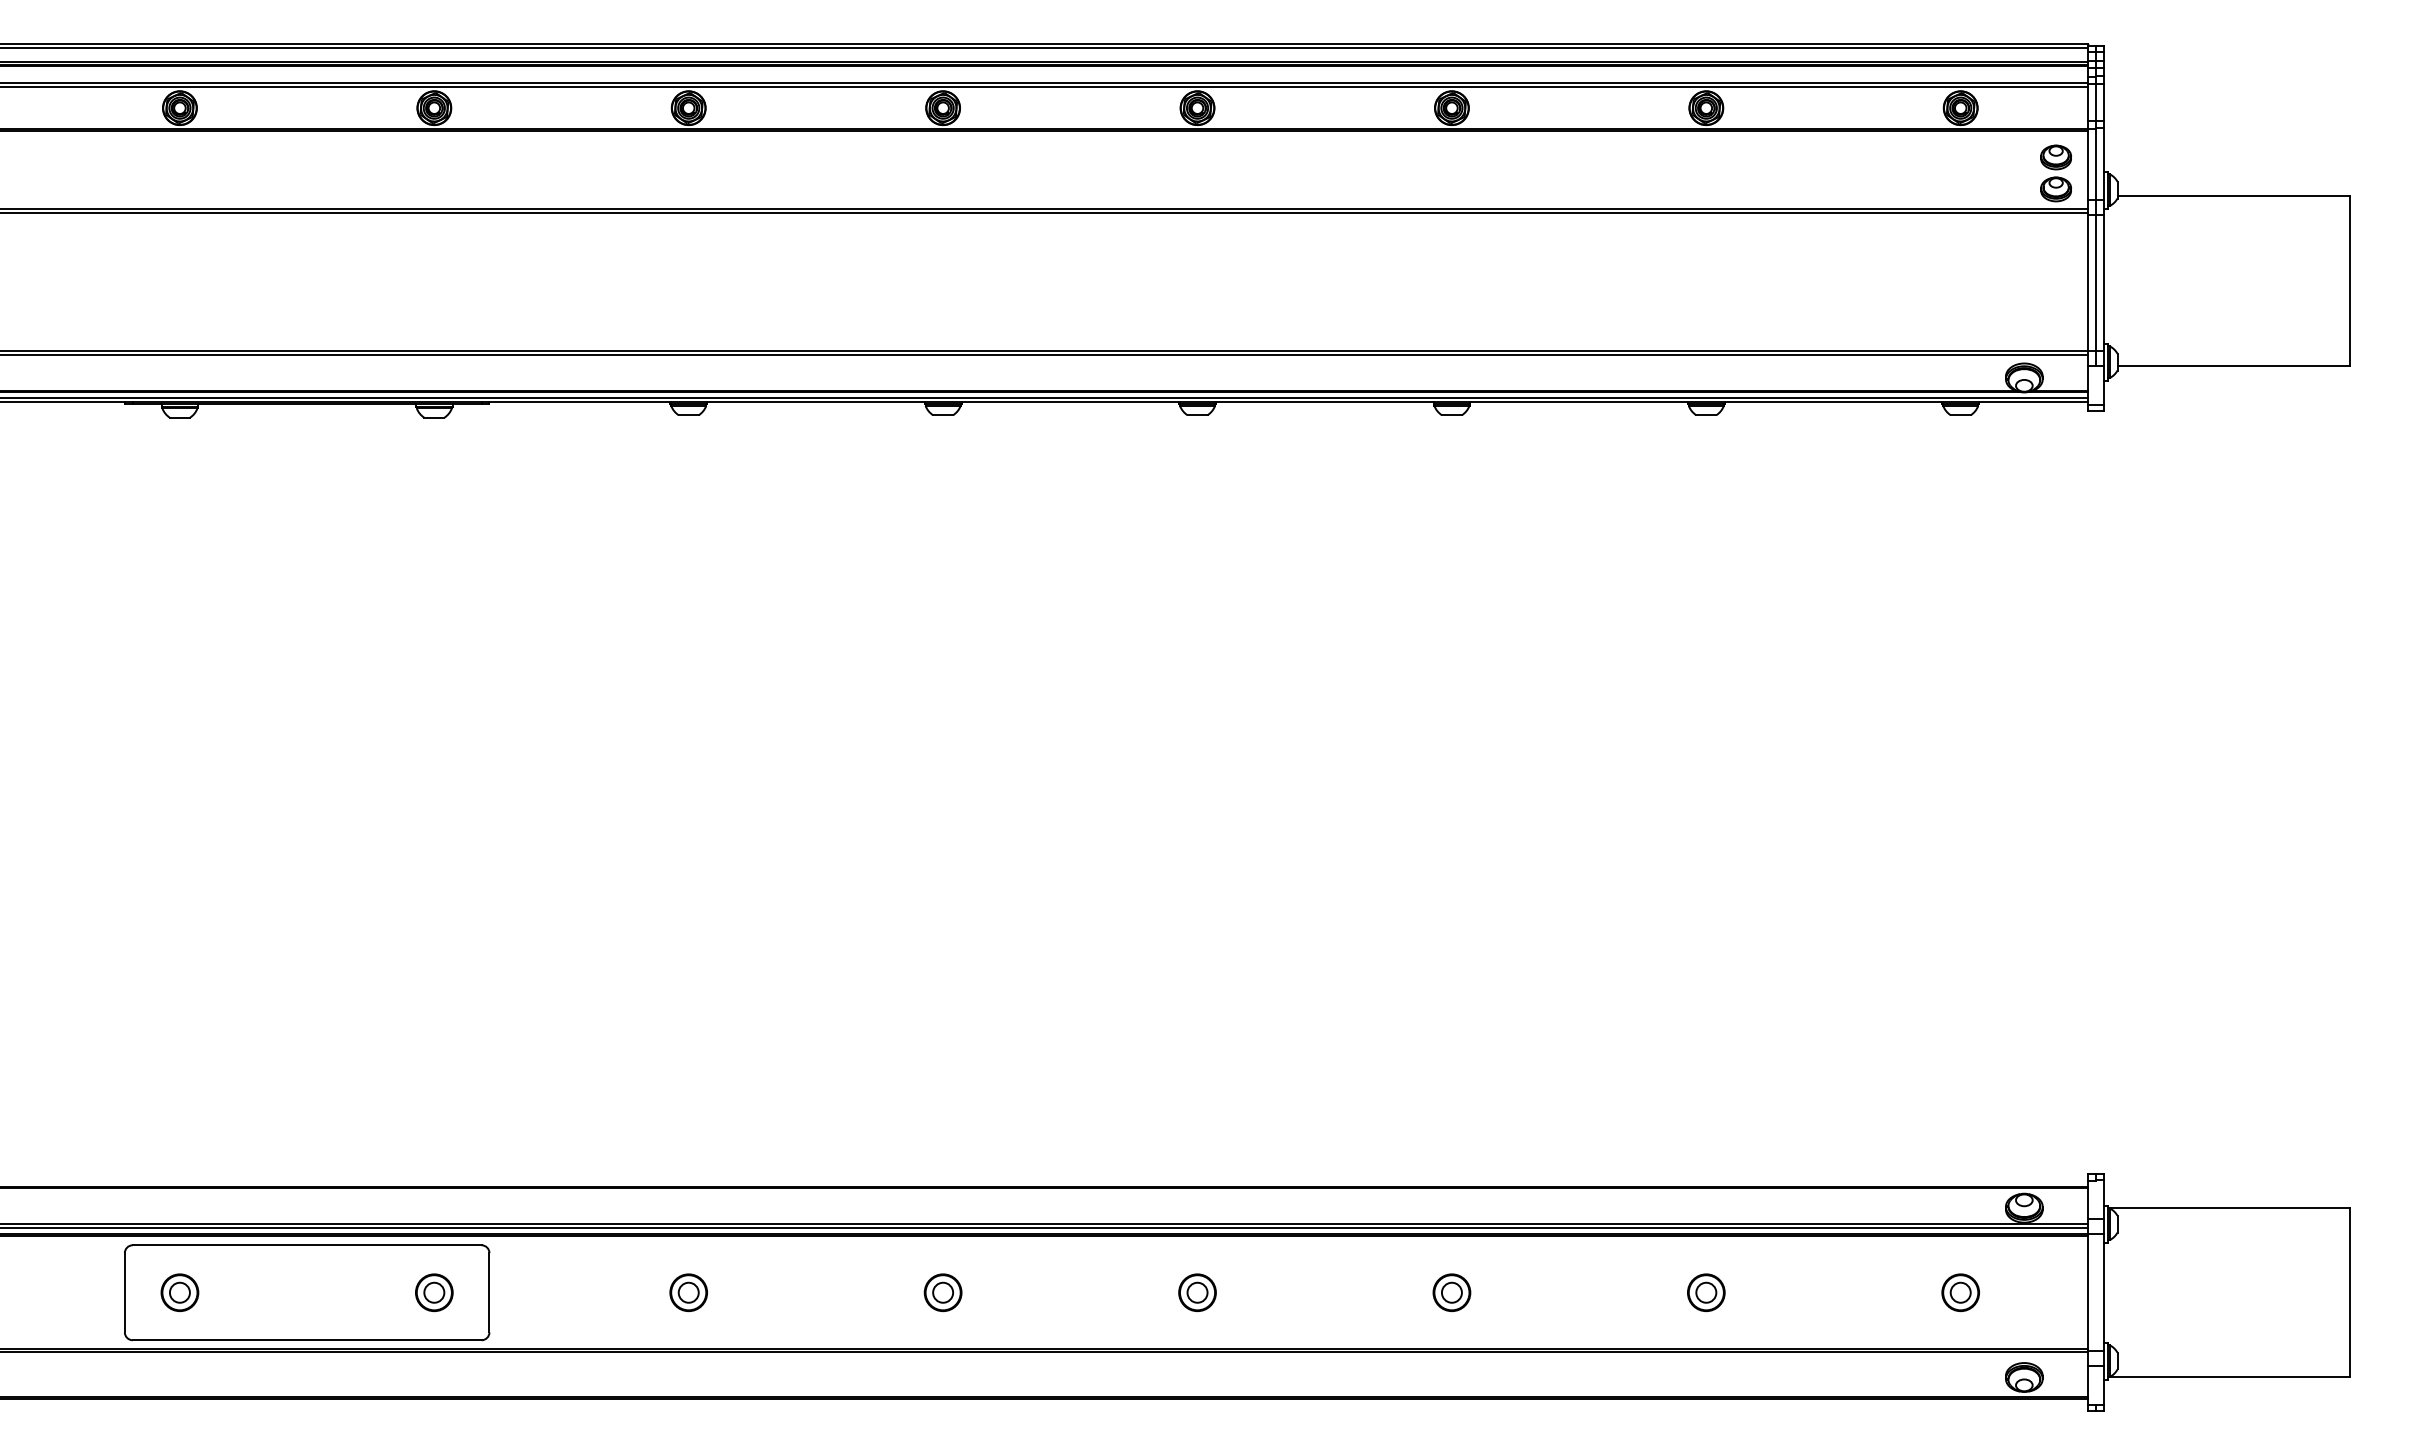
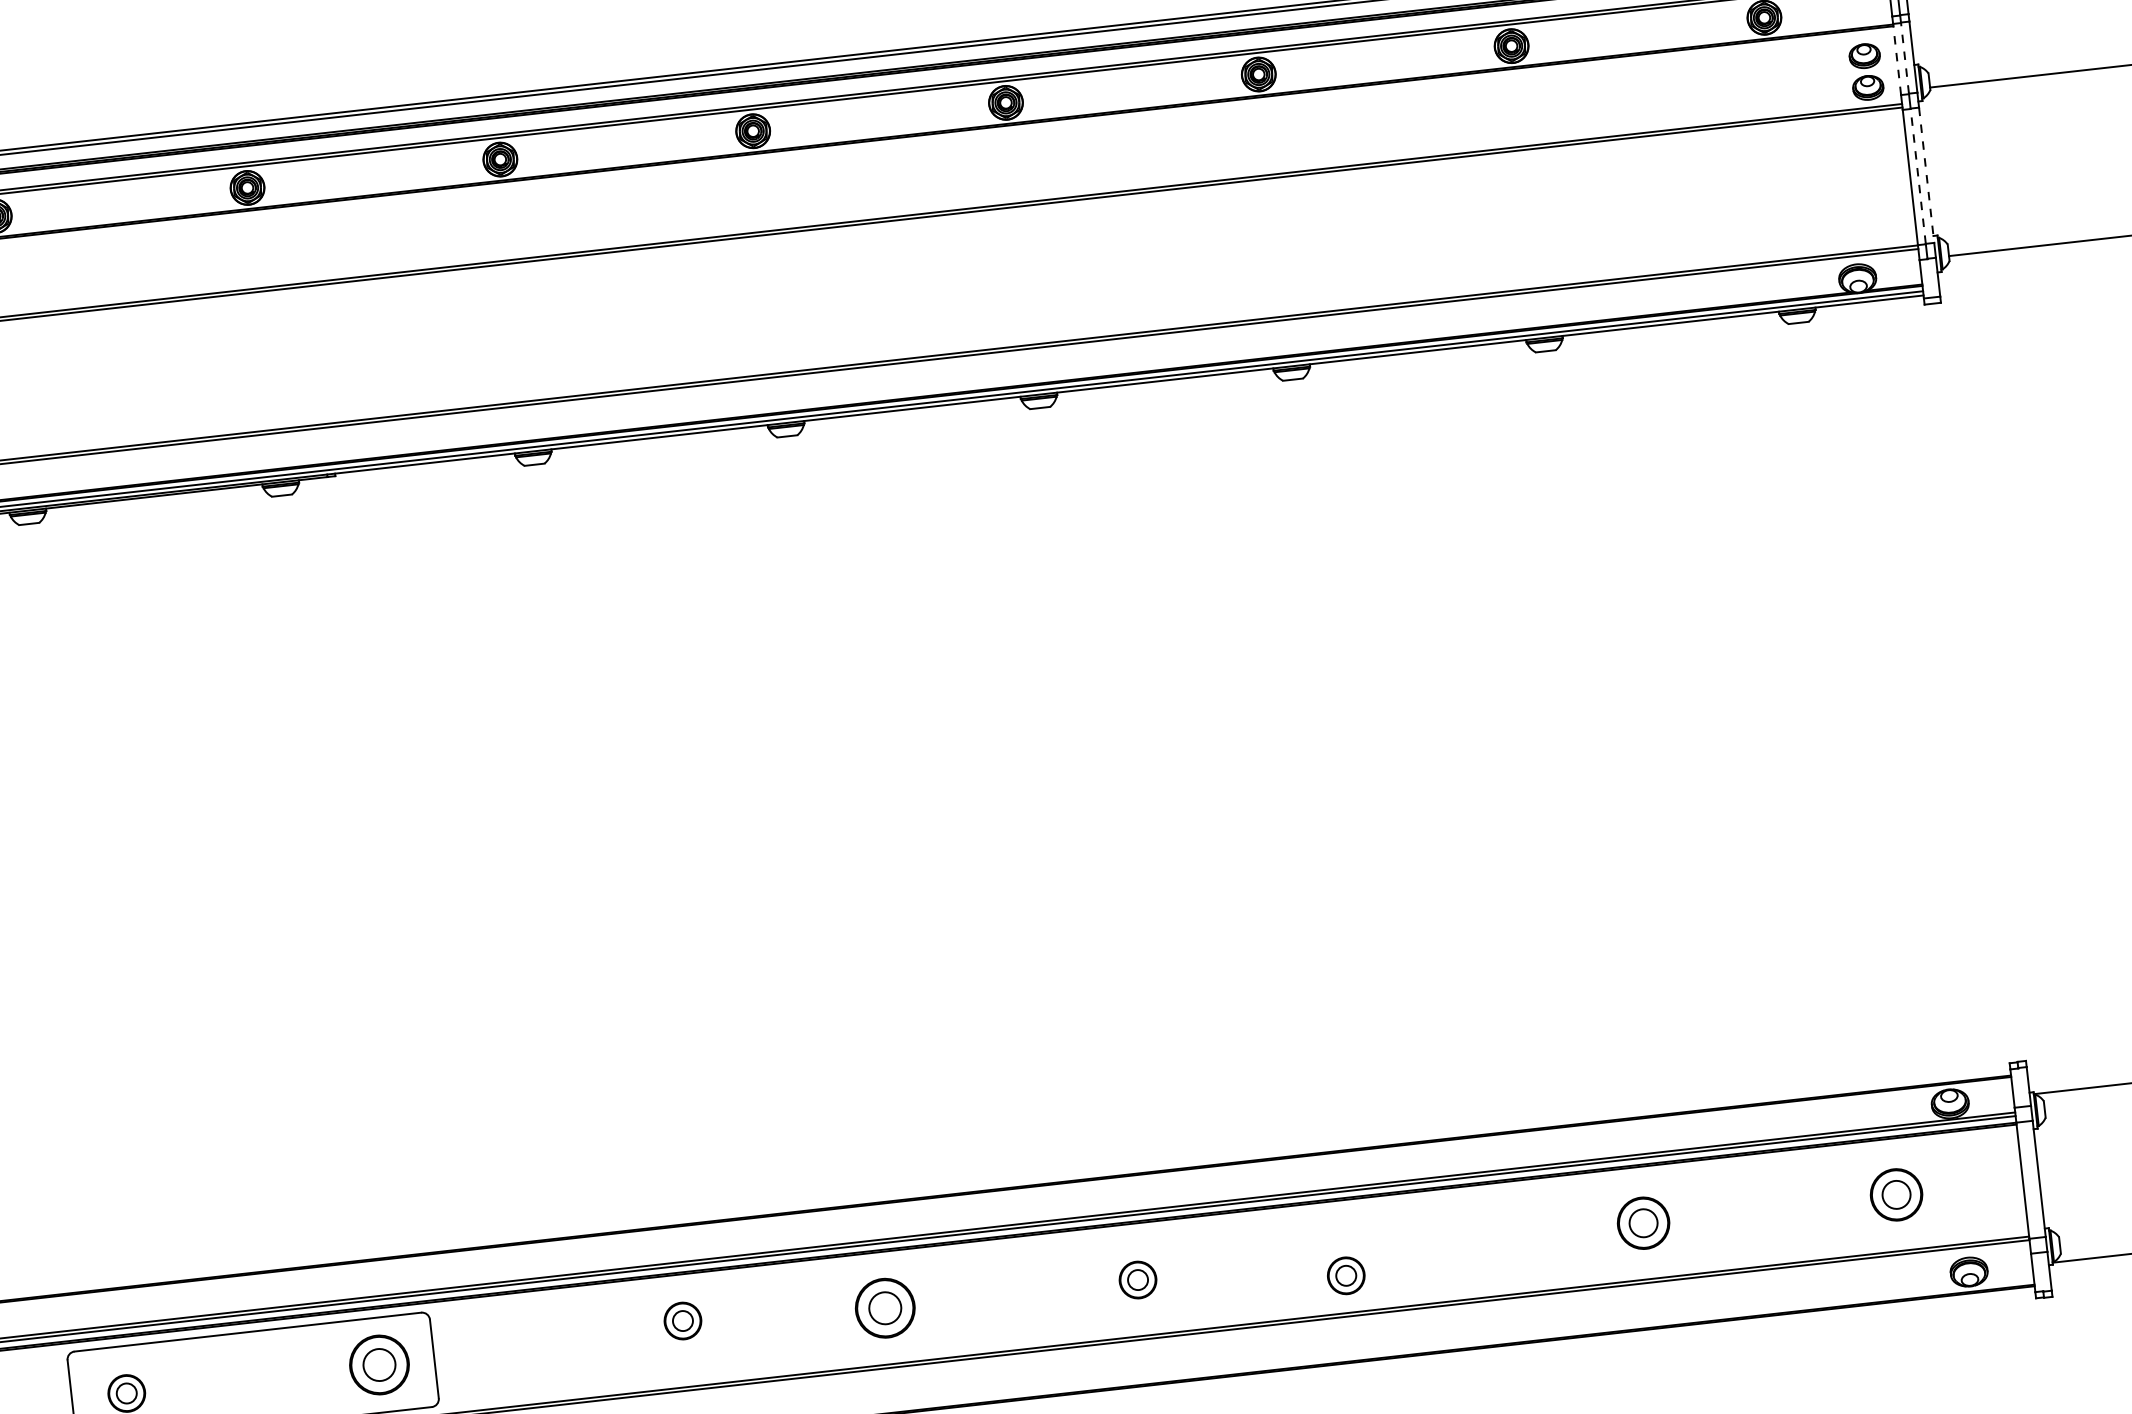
line: (2095, 163) -> (1904, 57), solid -> dashed
line: (2087, 164) -> (1896, 59), solid -> dashed
line: (2095, 282) -> (1917, 176), solid -> dashed
line: (2104, 283) -> (1926, 175), solid -> dashed
part: (434, 1292) -> (379, 1364), size x1.6
part: (688, 1292) -> (682, 1320), moved
part: (942, 1292) -> (884, 1308), size x1.6
part: (1451, 1292) -> (1345, 1275), moved
part: (1706, 1292) -> (1643, 1223), size x1.4
part: (1960, 1292) -> (1896, 1194), size x1.4

